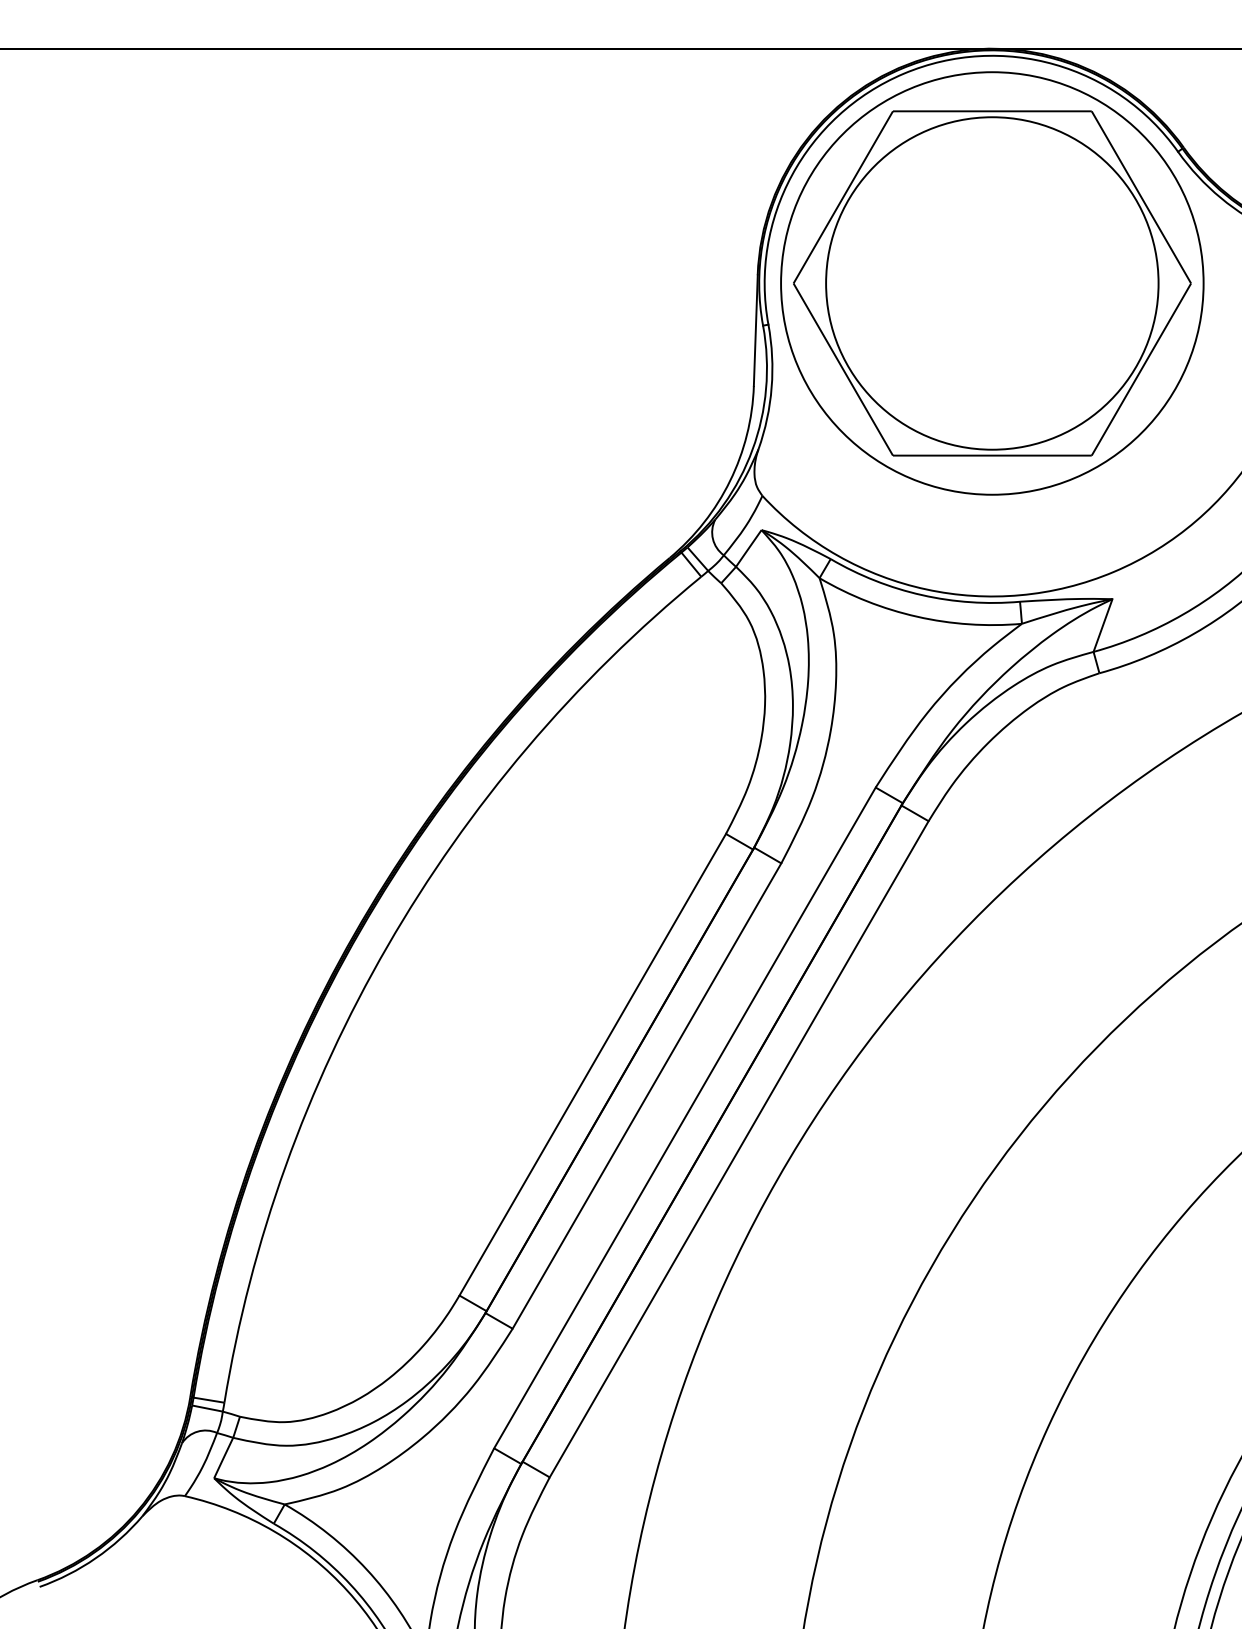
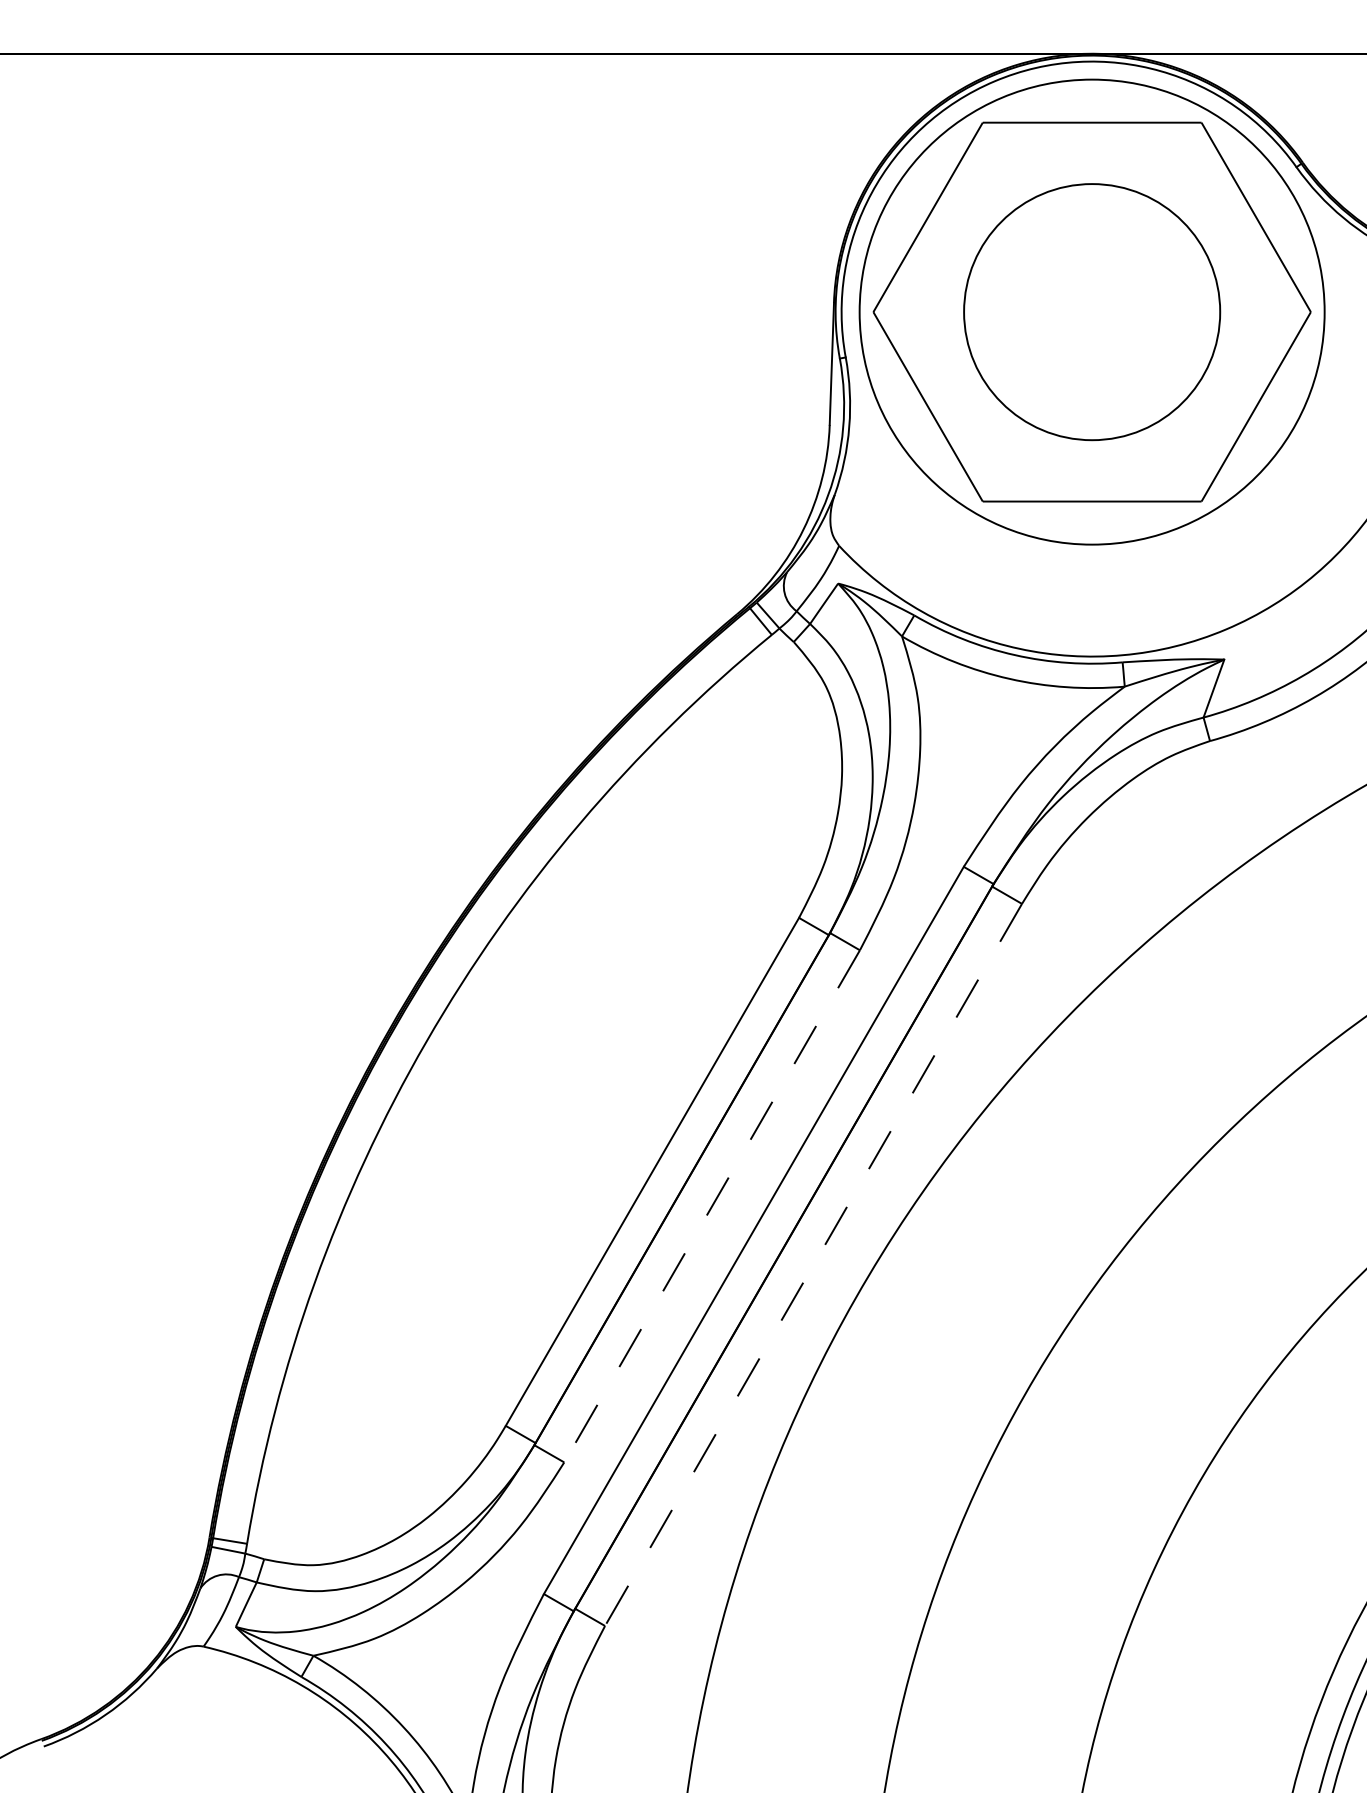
circle: (992, 283) -> (1092, 312), size x0.7
line: (647, 1096) -> (712, 1206), solid -> dashed
line: (739, 1148) -> (813, 1264), solid -> dashed

